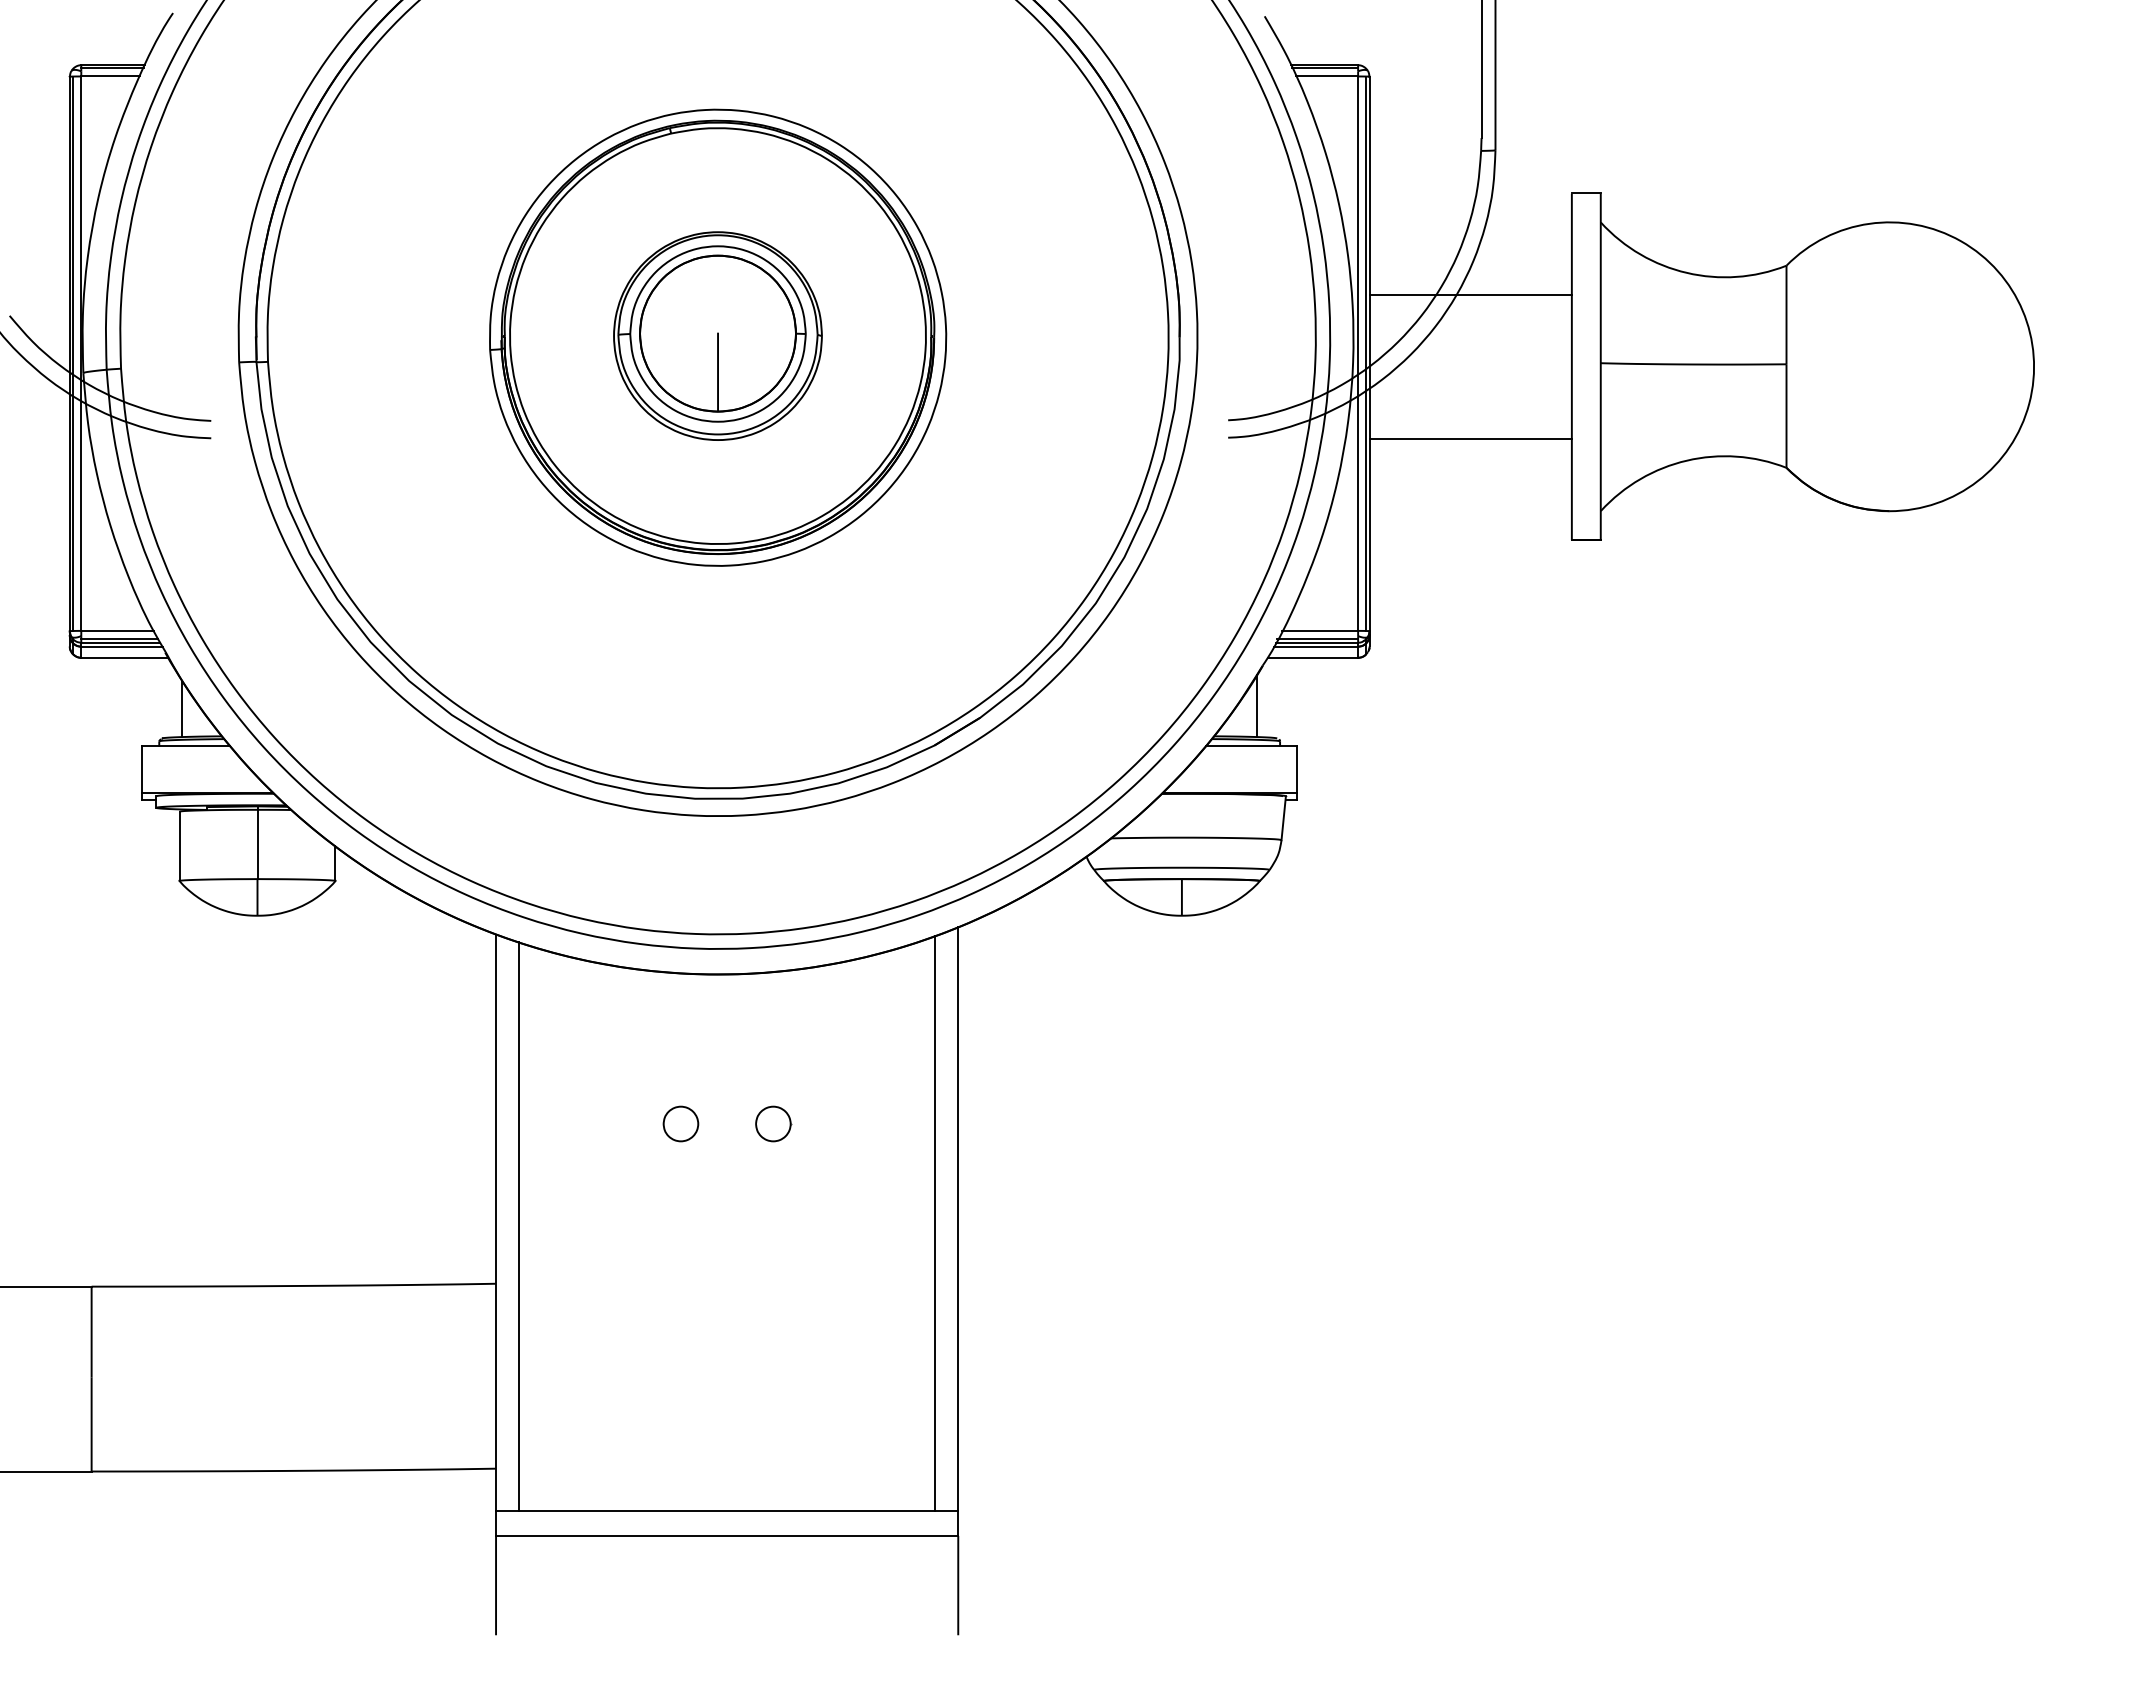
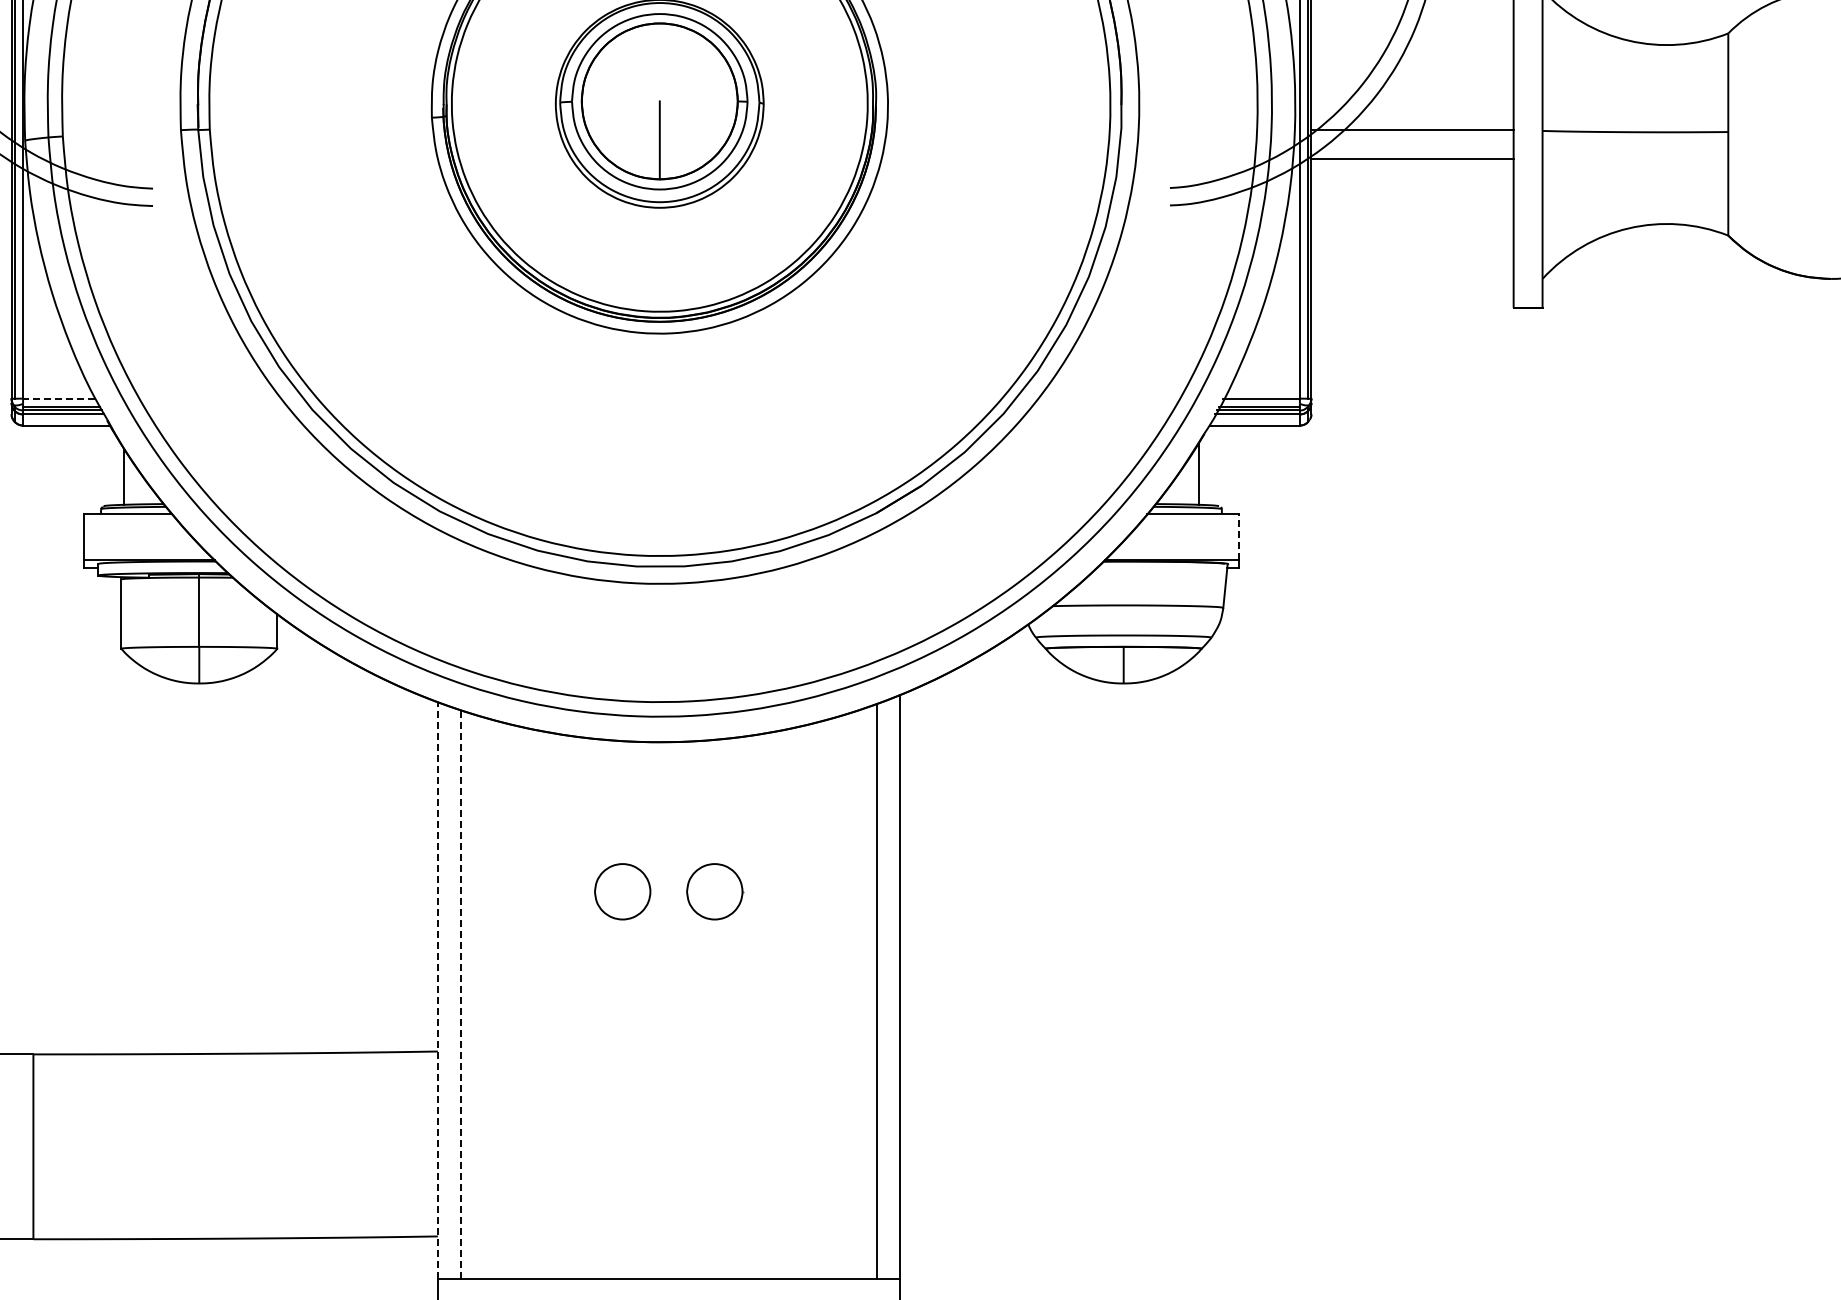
line: (1470, 294) -> (1412, 159), moved
line: (1470, 439) -> (1412, 130), moved
line: (116, 630) -> (58, 398), solid -> dashed
line: (1297, 769) -> (1239, 537), solid -> dashed
part: (680, 1123) -> (622, 891), size x1.6
part: (773, 1123) -> (715, 891), size x1.6
line: (496, 1222) -> (438, 990), solid -> dashed
line: (519, 1226) -> (461, 994), solid -> dashed

